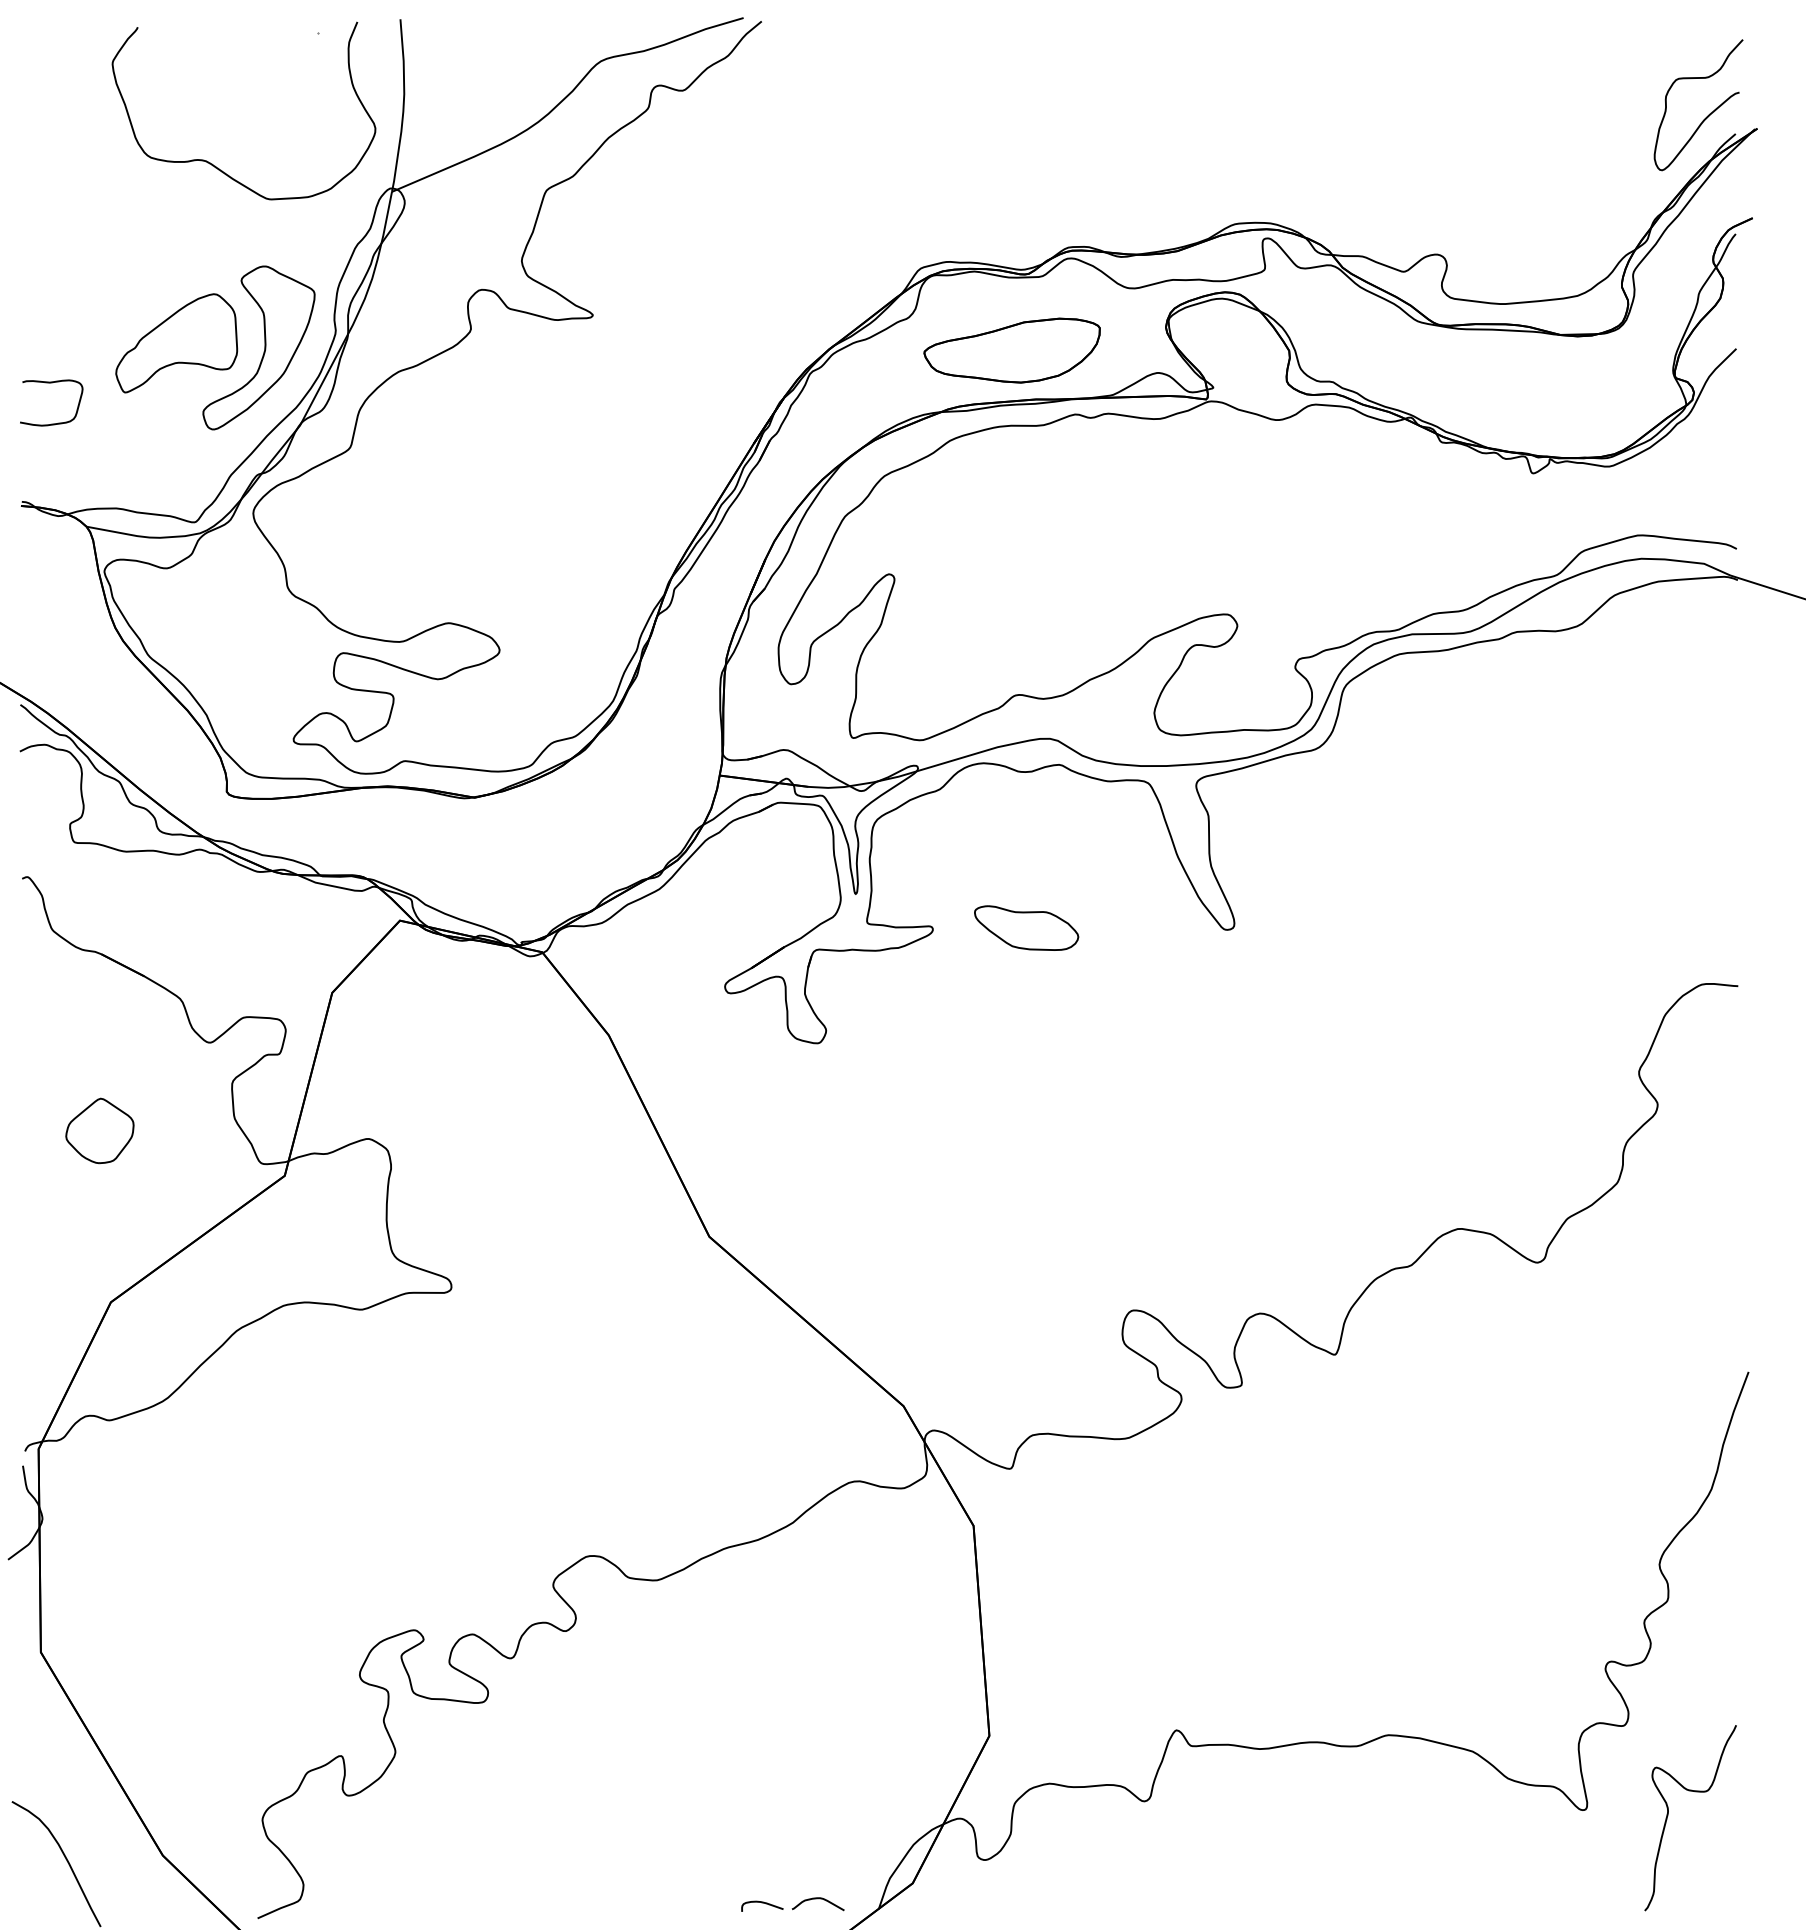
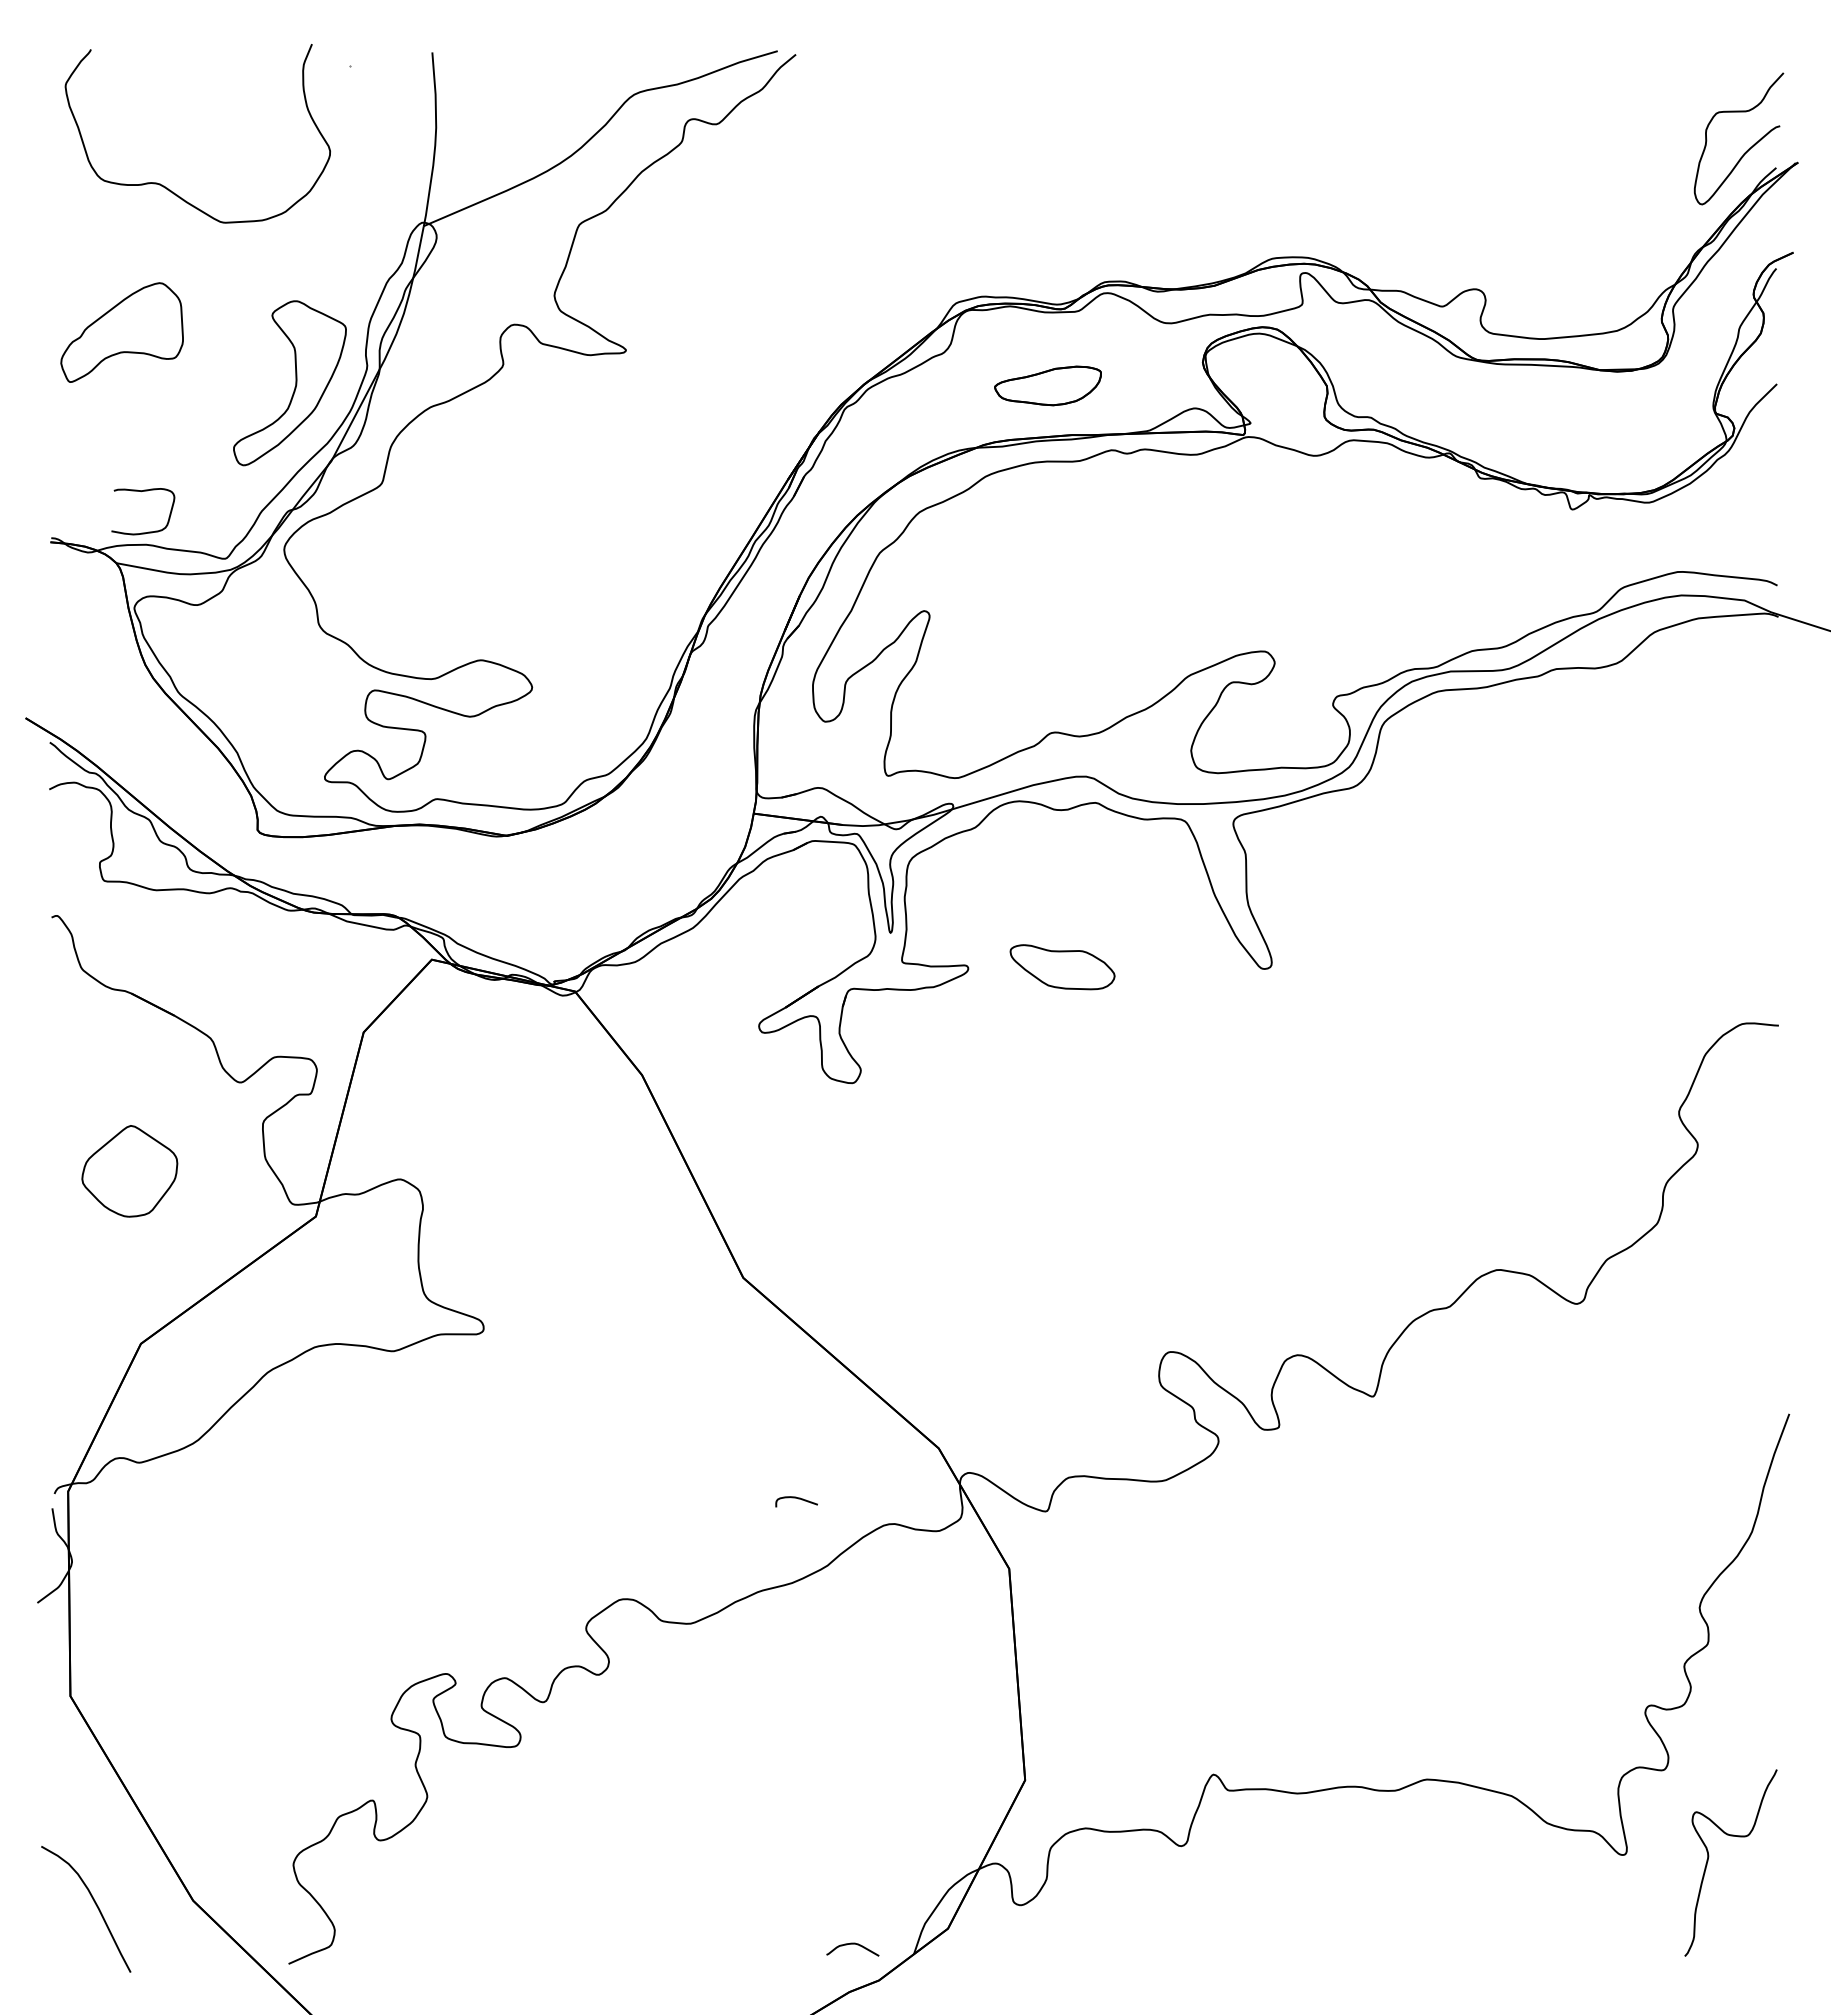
curve: (210, 162) -> (164, 185), moved
part: (176, 343) -> (121, 332), moved
part: (1011, 350) -> (1047, 385), size x0.6
curve: (51, 382) -> (143, 491), moved
part: (99, 1131) -> (129, 1171), size x1.4
curve: (764, 1904) -> (798, 1499), moved

